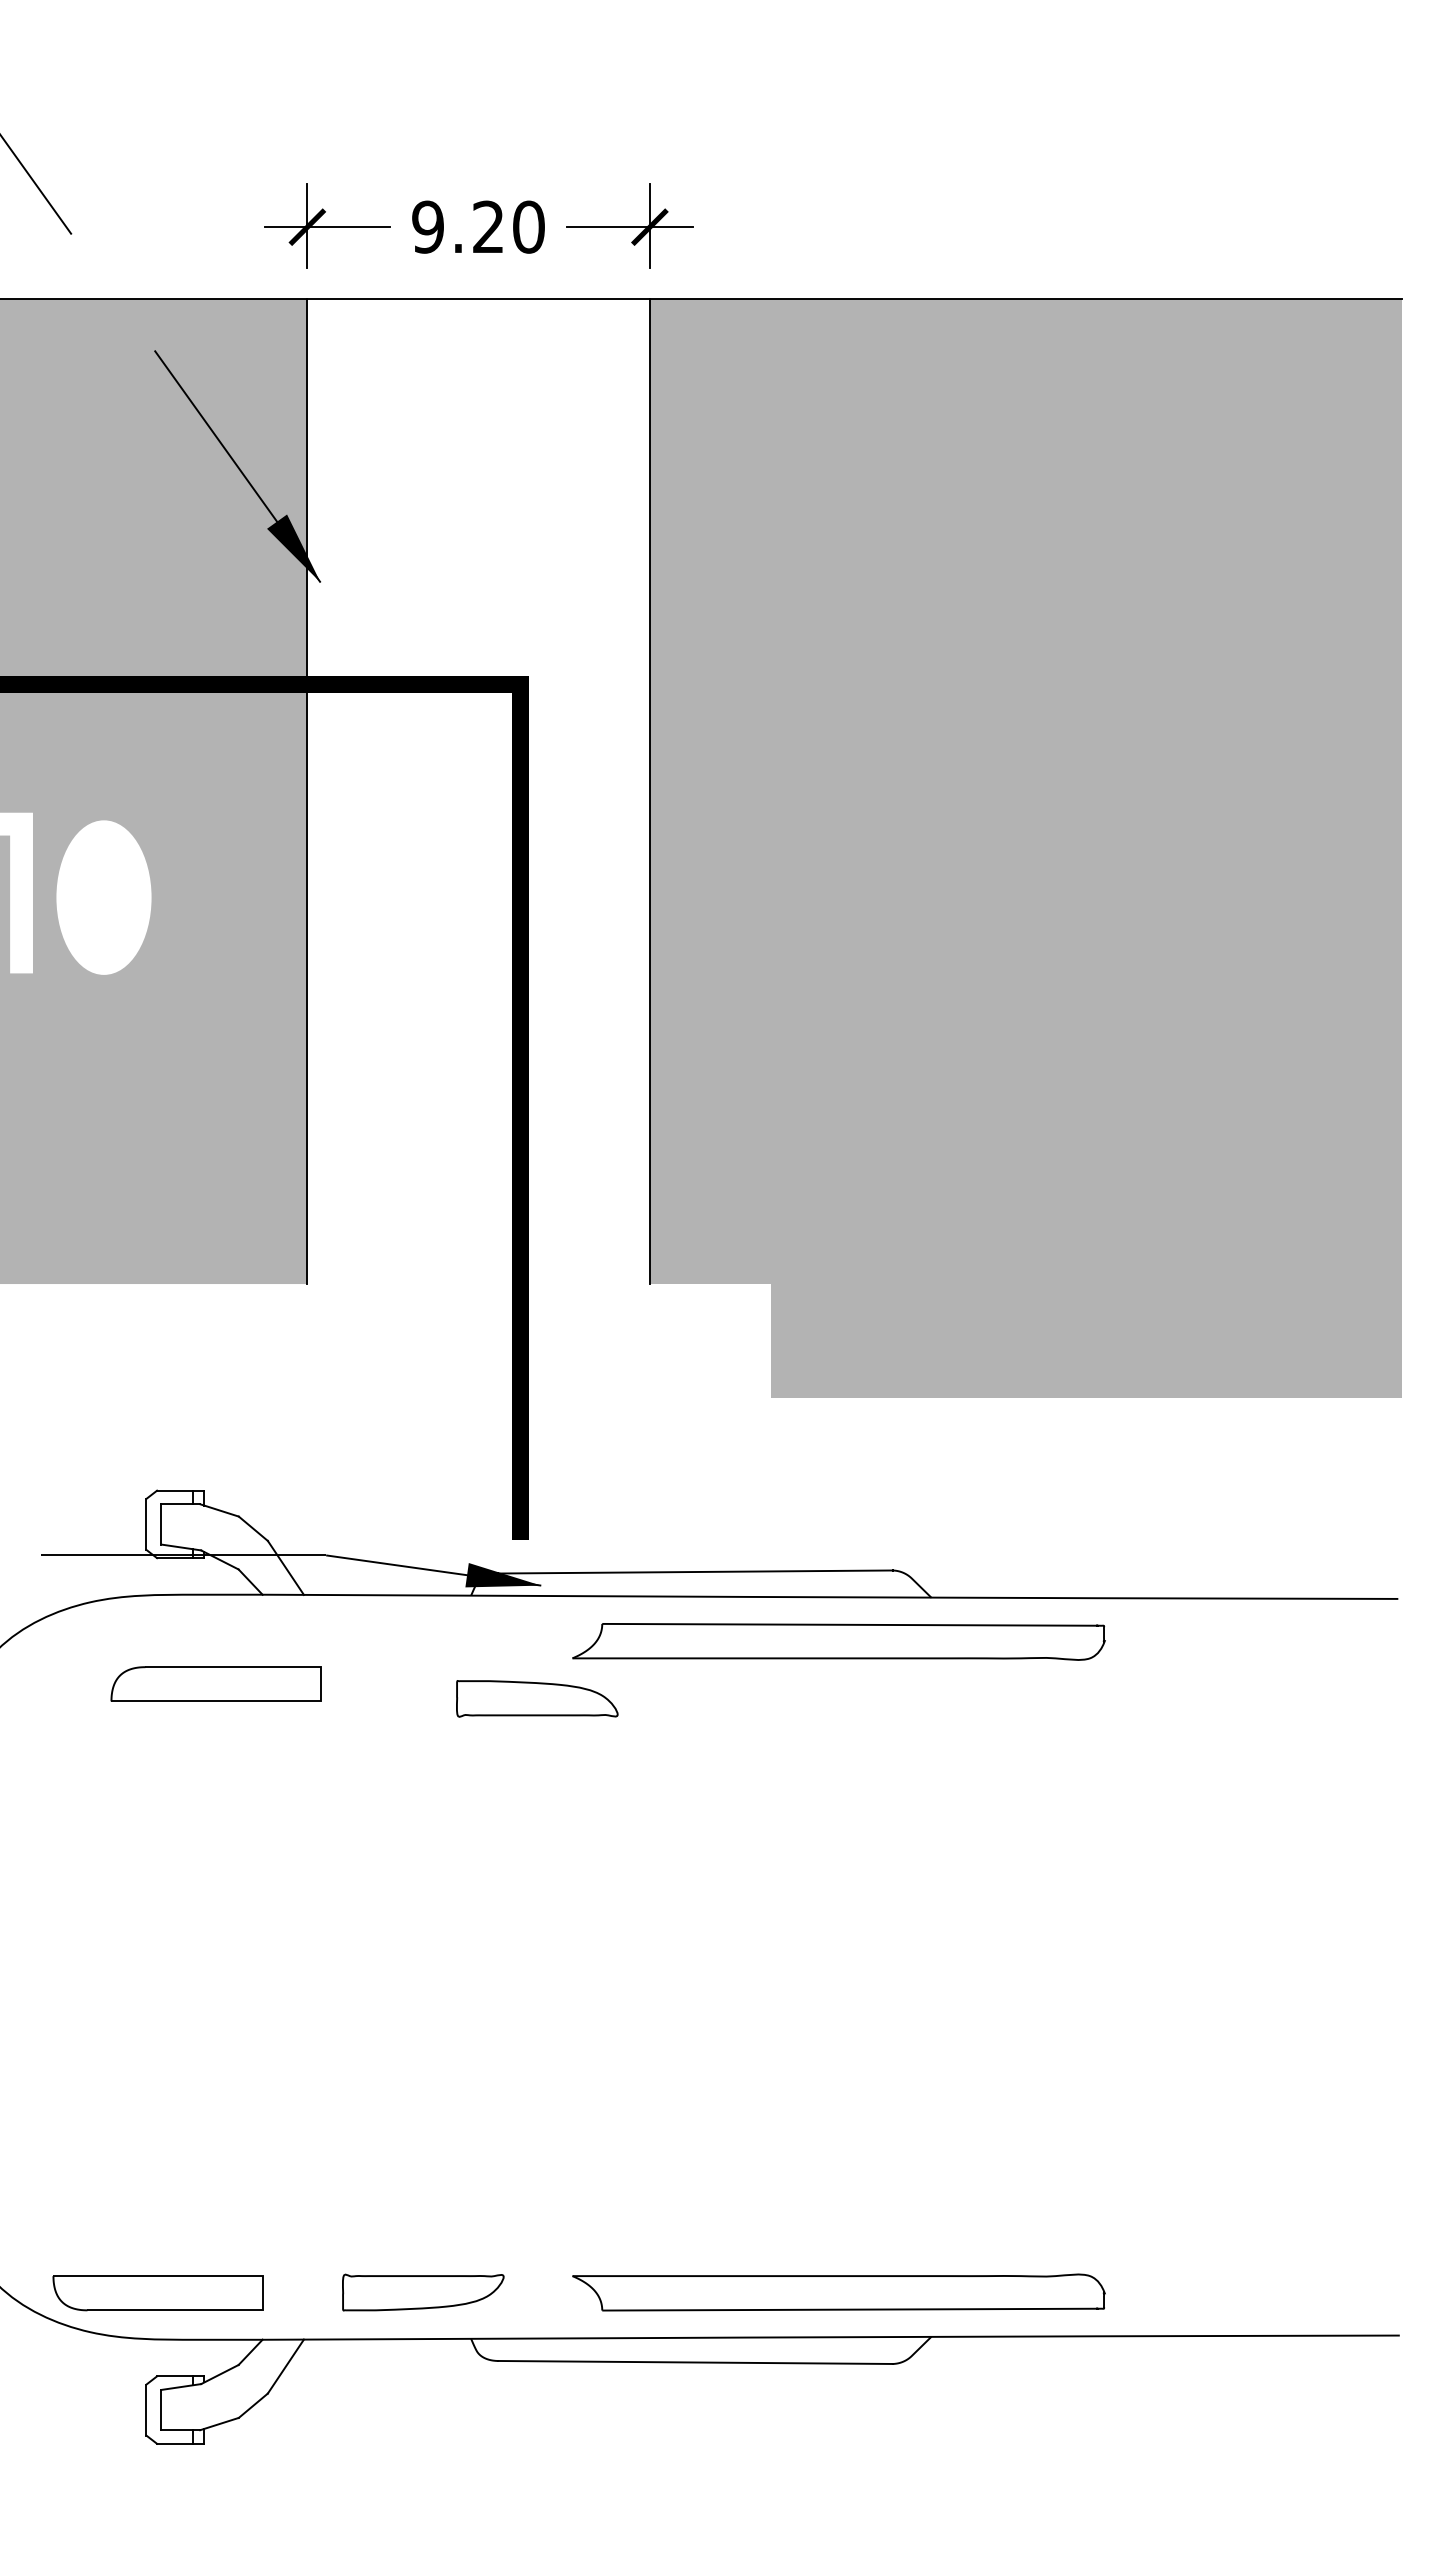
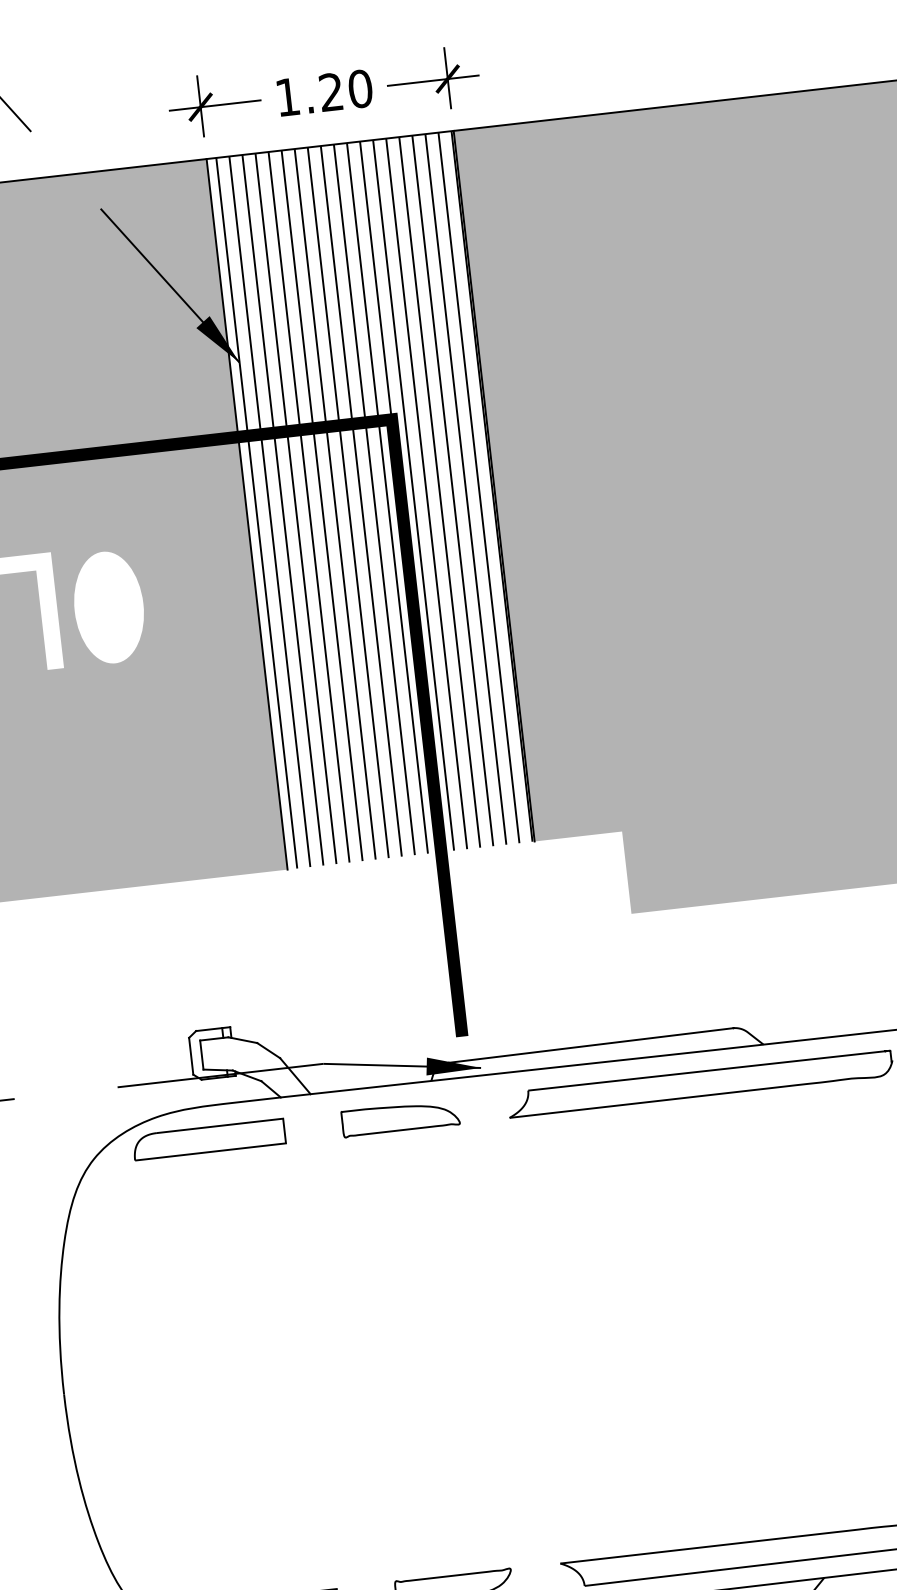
text: (427, 226) -> (287, 96), 9.20 -> 1.20
hatch: (483, 791) -> (374, 499), added
part: (215, 1683) -> (208, 1139), moved
part: (537, 1698) -> (400, 1117), moved

